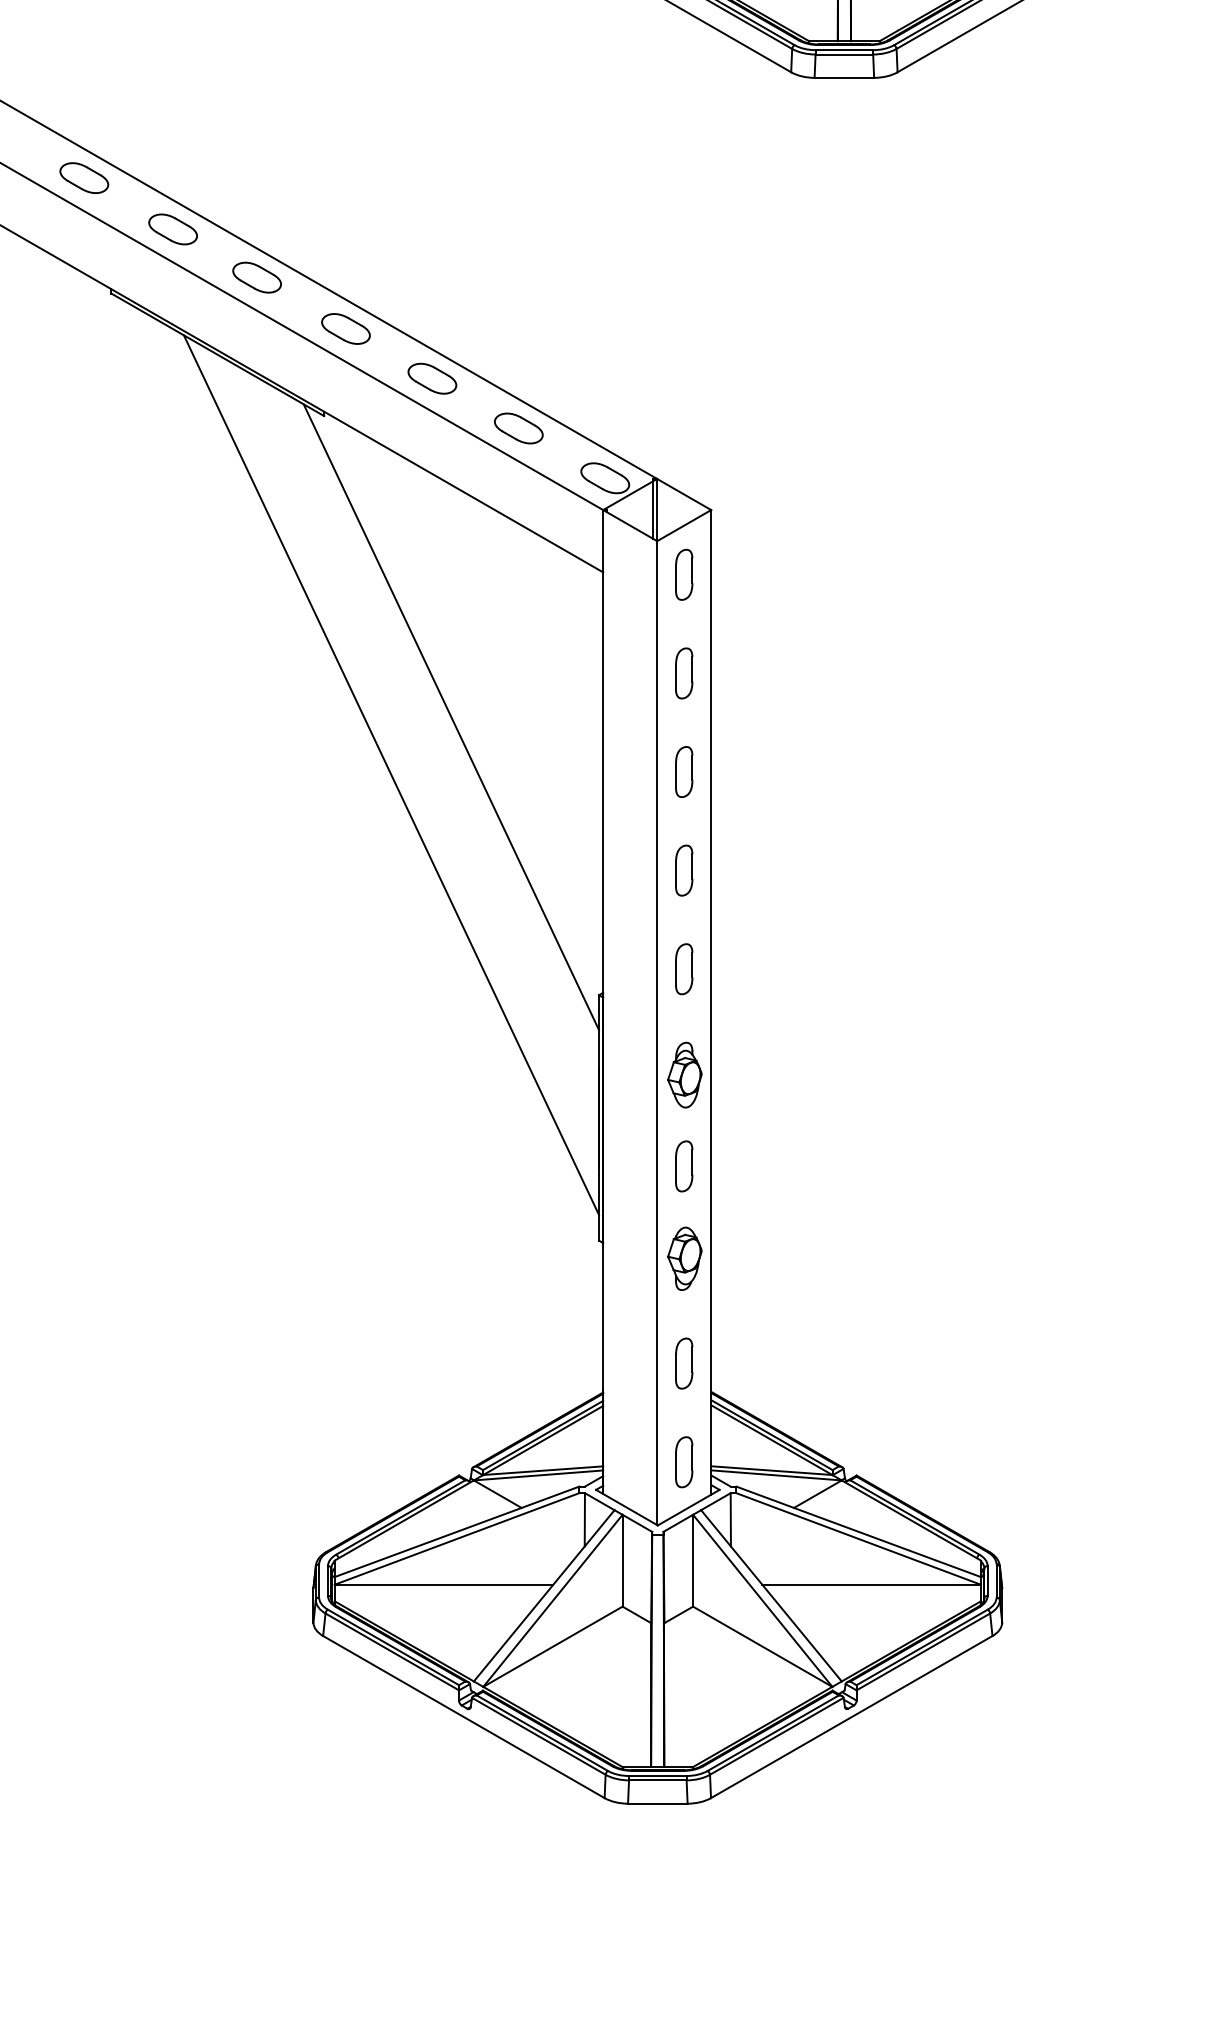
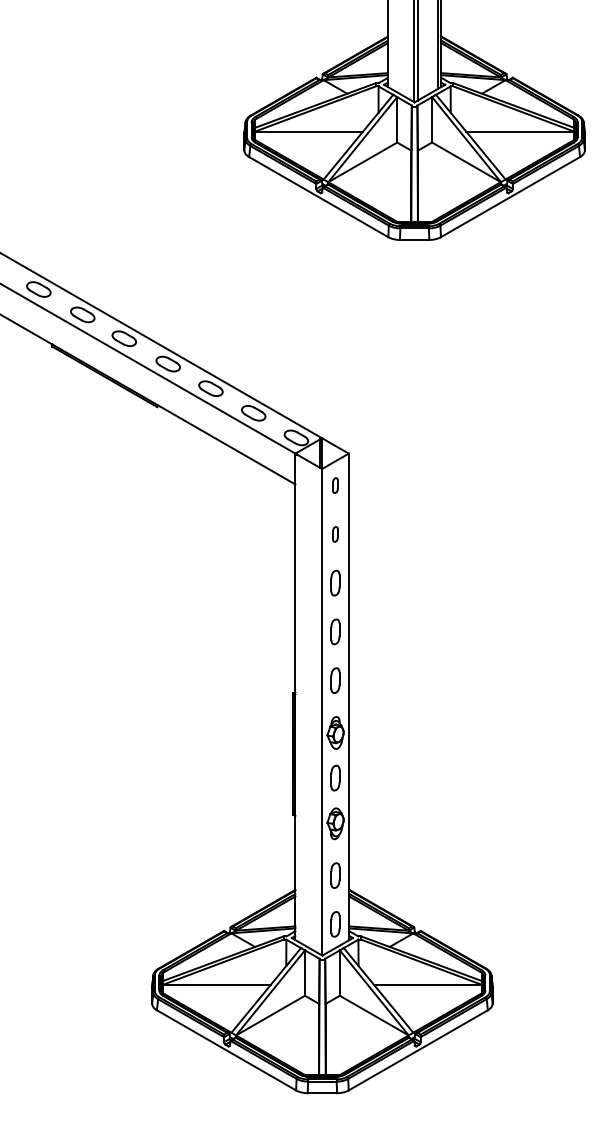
part: (684, 574) -> (335, 485), size x0.6
part: (684, 673) -> (335, 534), size x0.6
line: (451, 716) -> (220, 555), removed
line: (391, 774) -> (190, 584), removed

